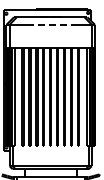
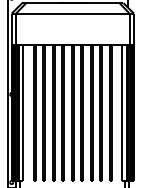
line: (50, 24) -> (72, 13), dashed -> solid

